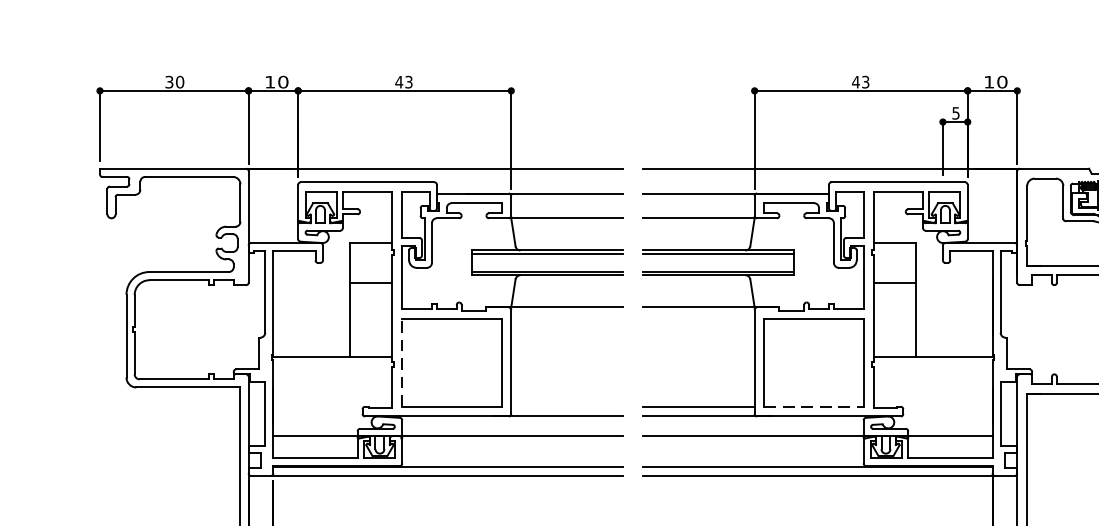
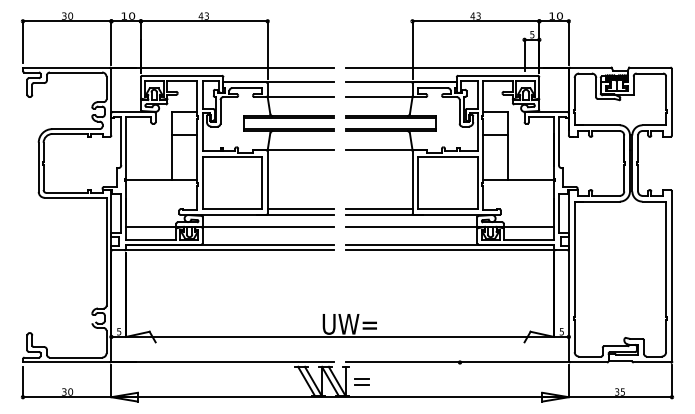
line: (401, 361) -> (202, 182), dashed -> solid
line: (566, 407) -> (300, 209), added
line: (813, 407) -> (447, 209), dashed -> solid

